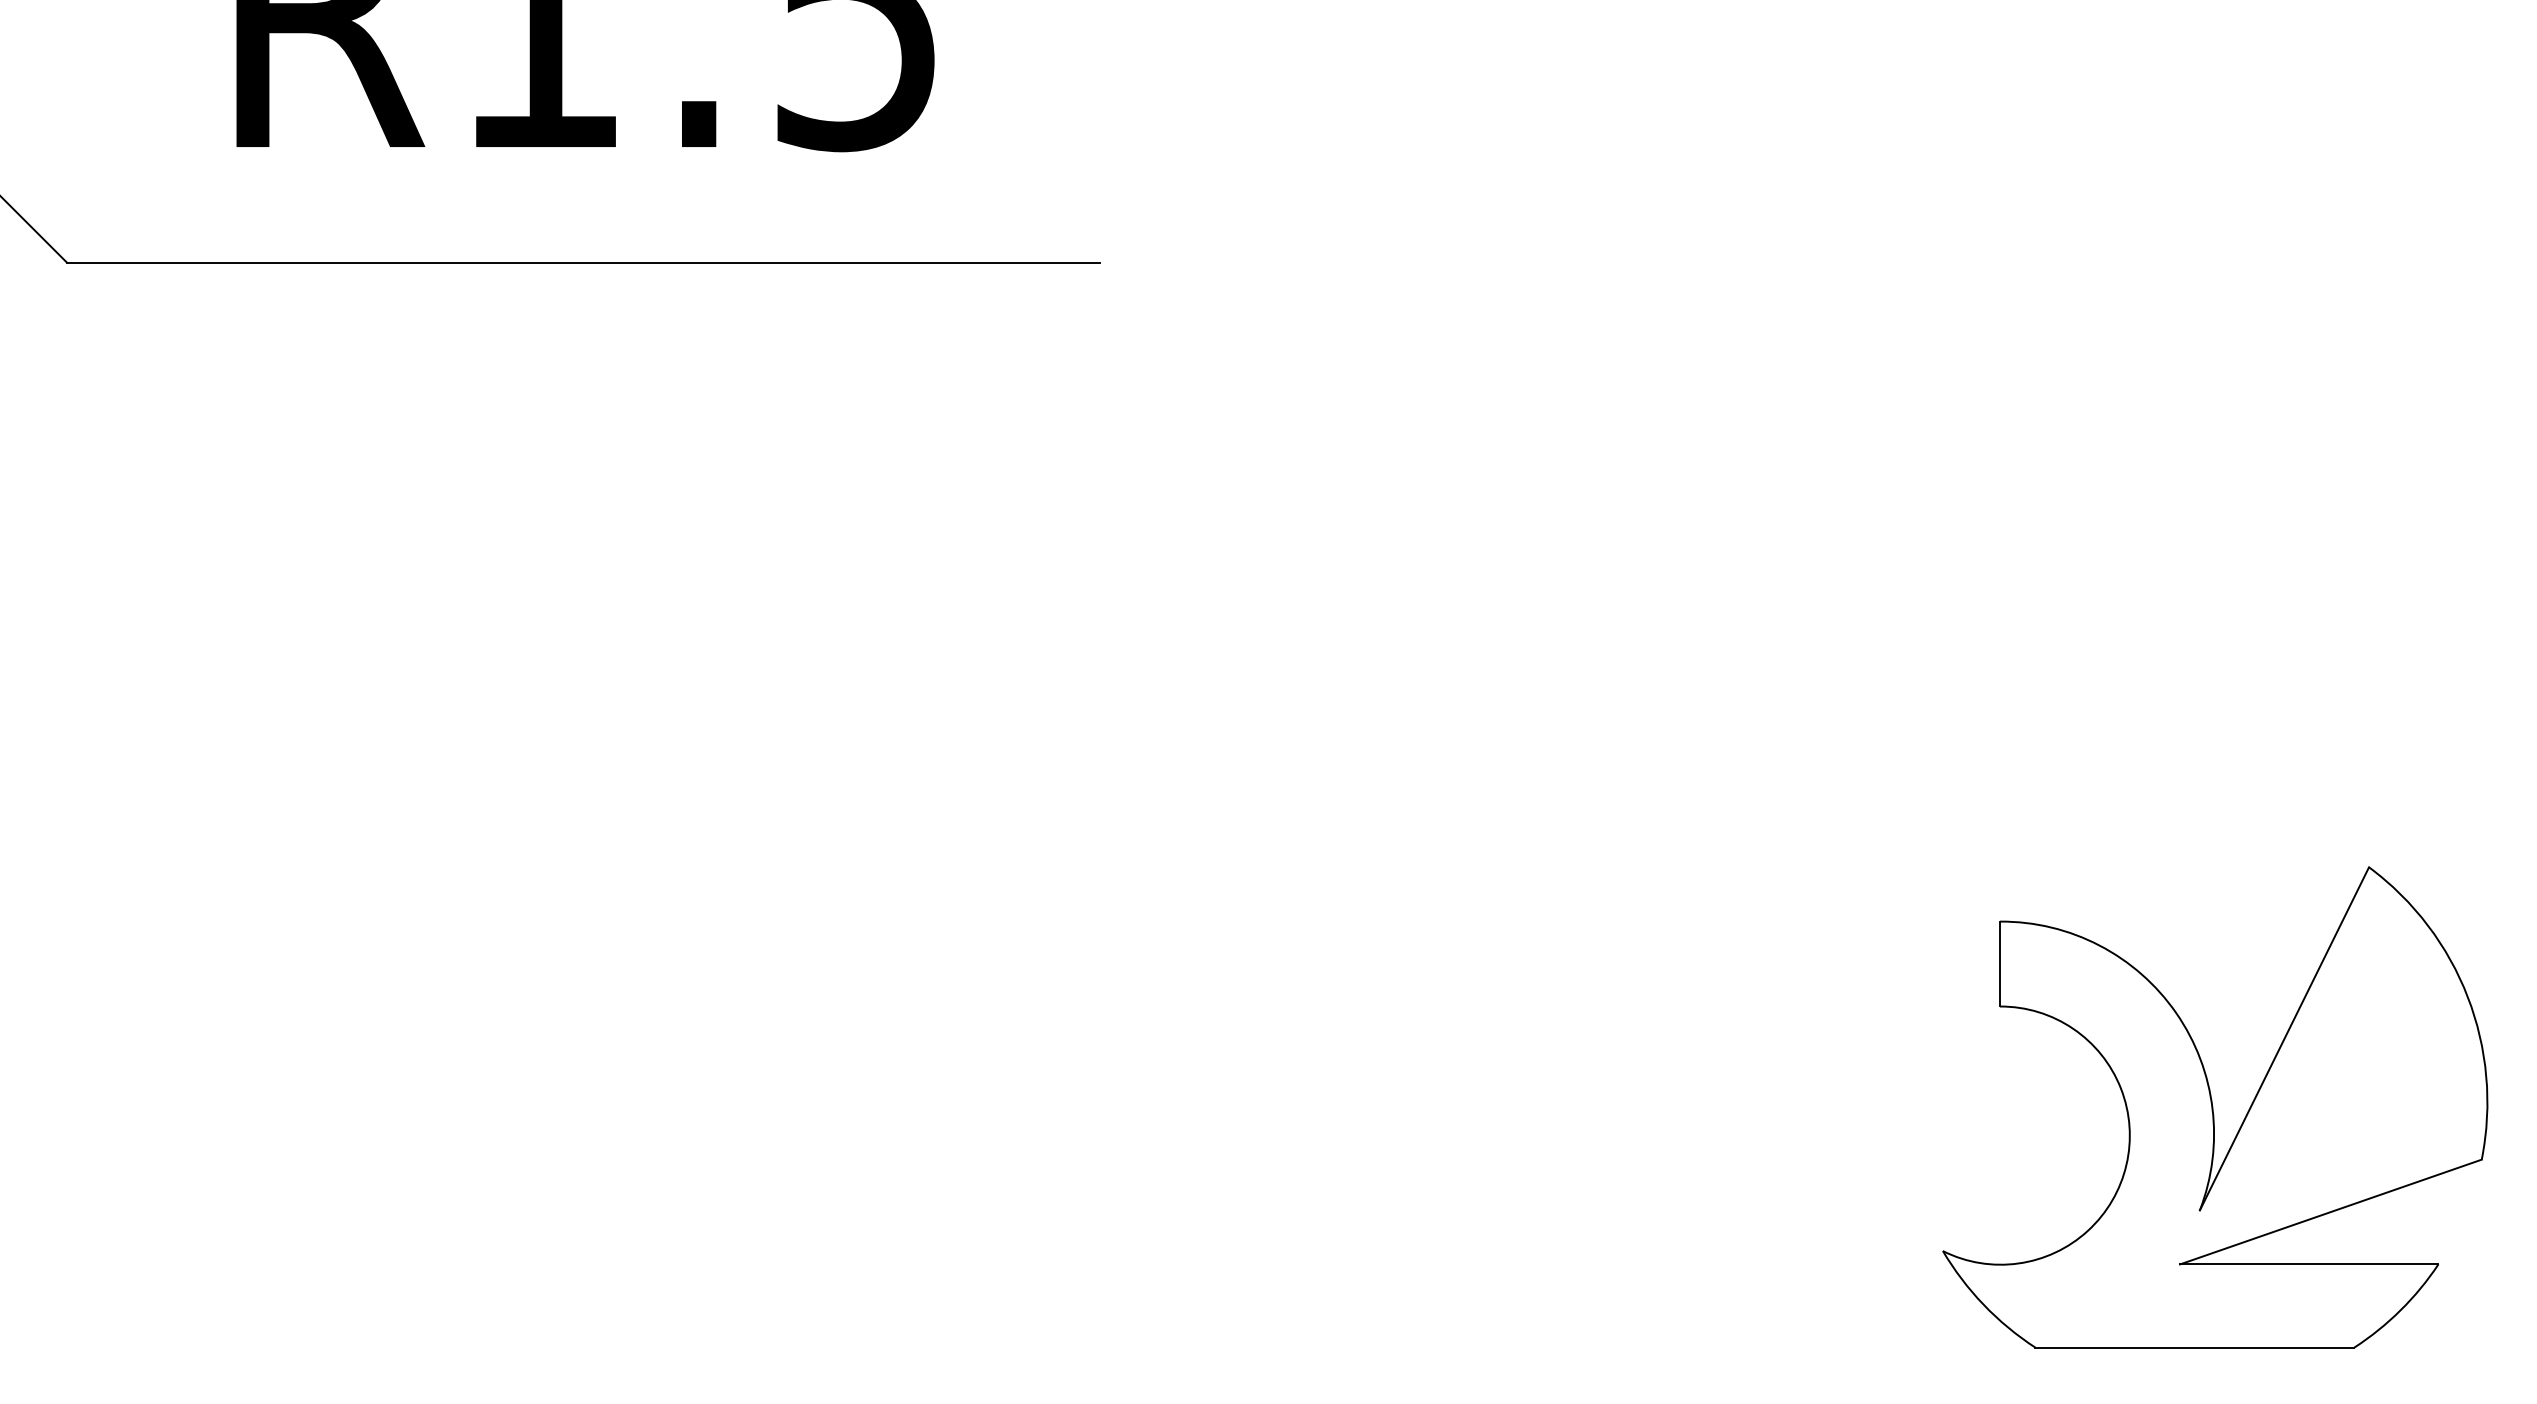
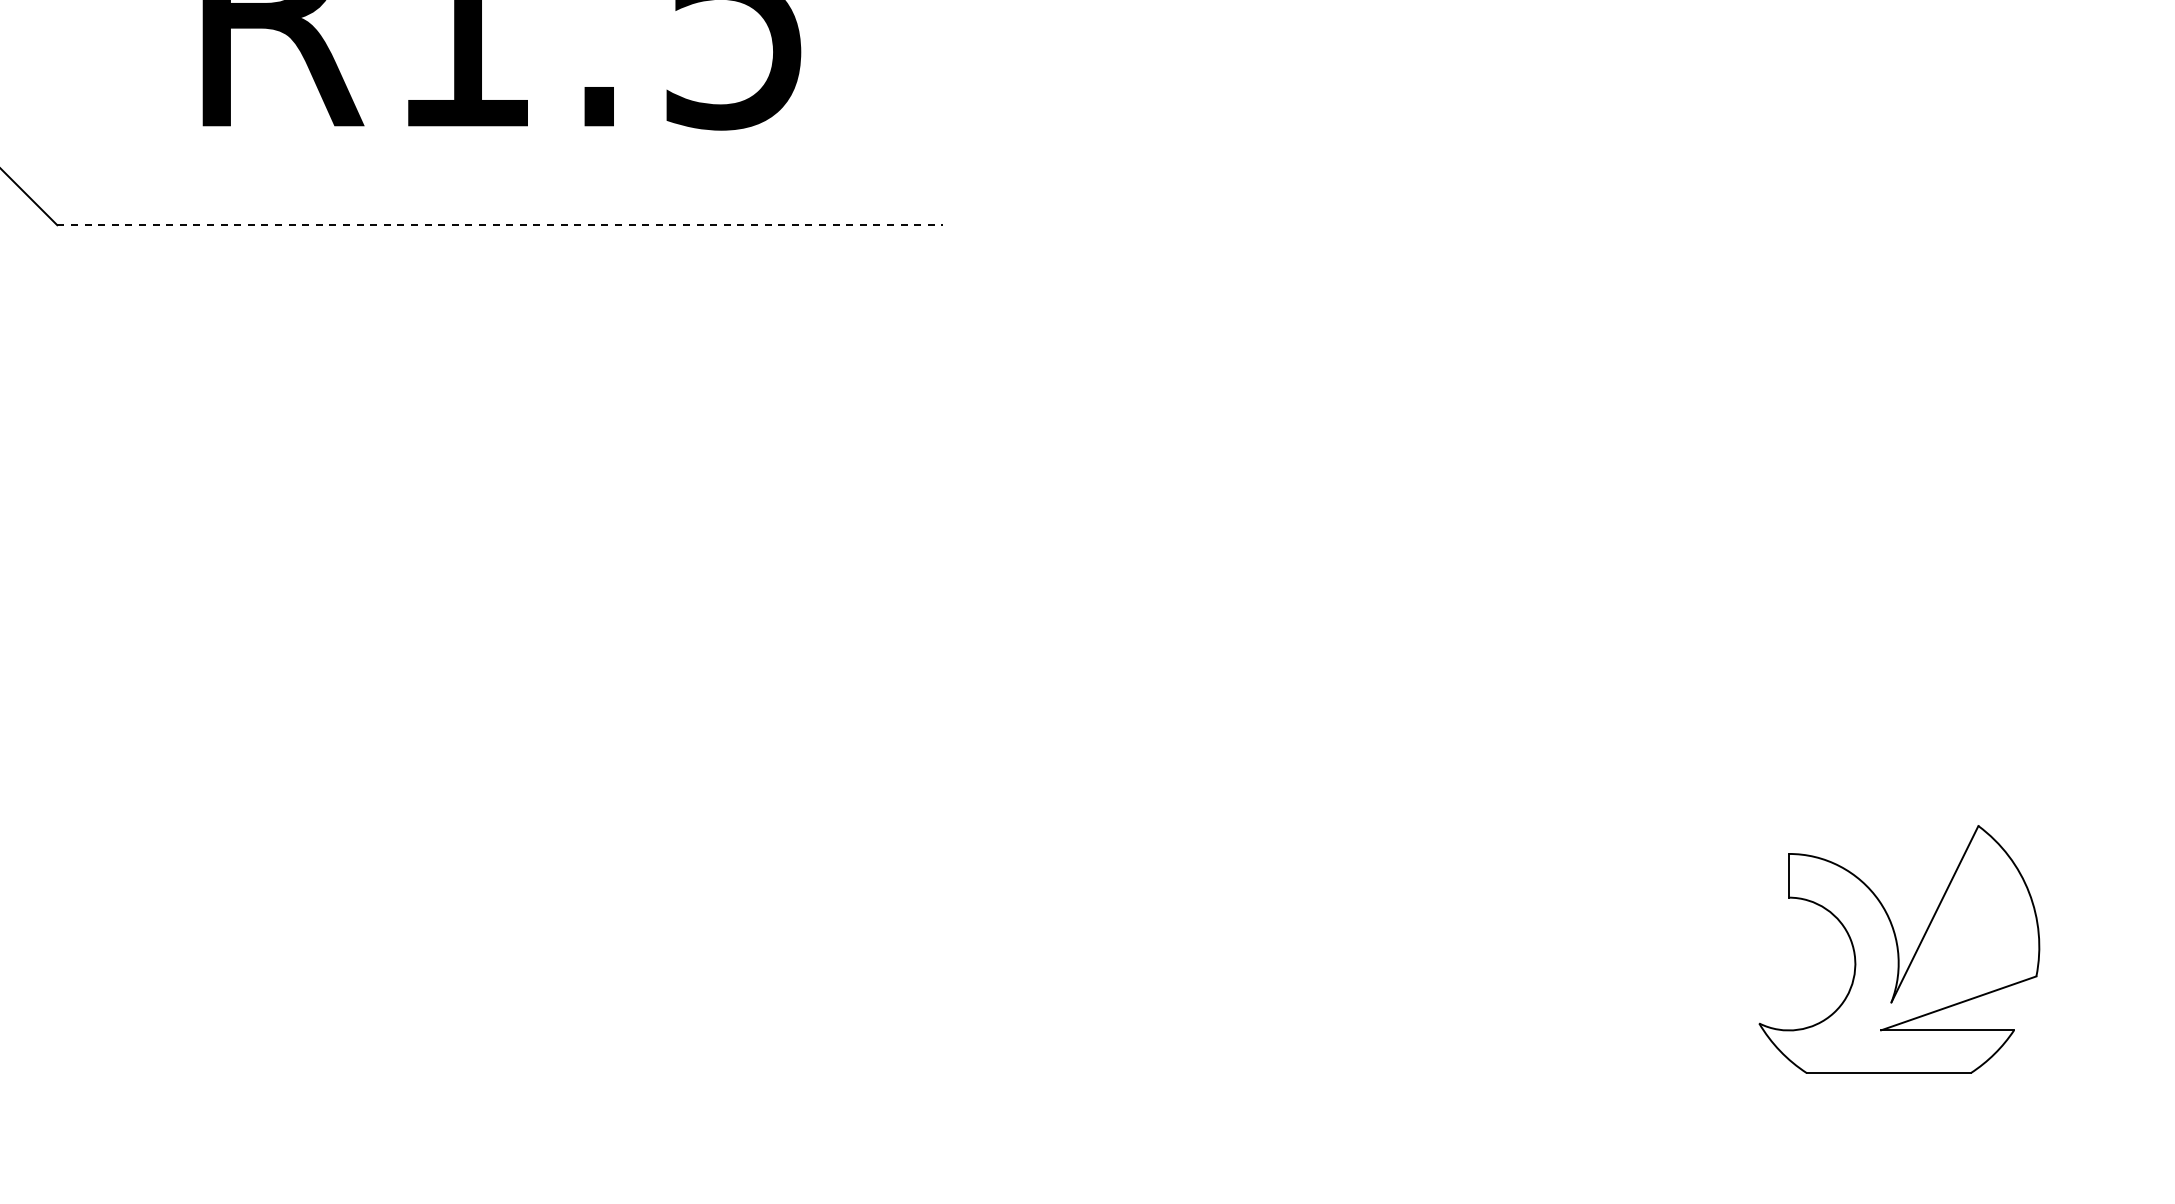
line: (583, 262) -> (500, 225), solid -> dashed
part: (2215, 1107) -> (1899, 949), size x0.6

